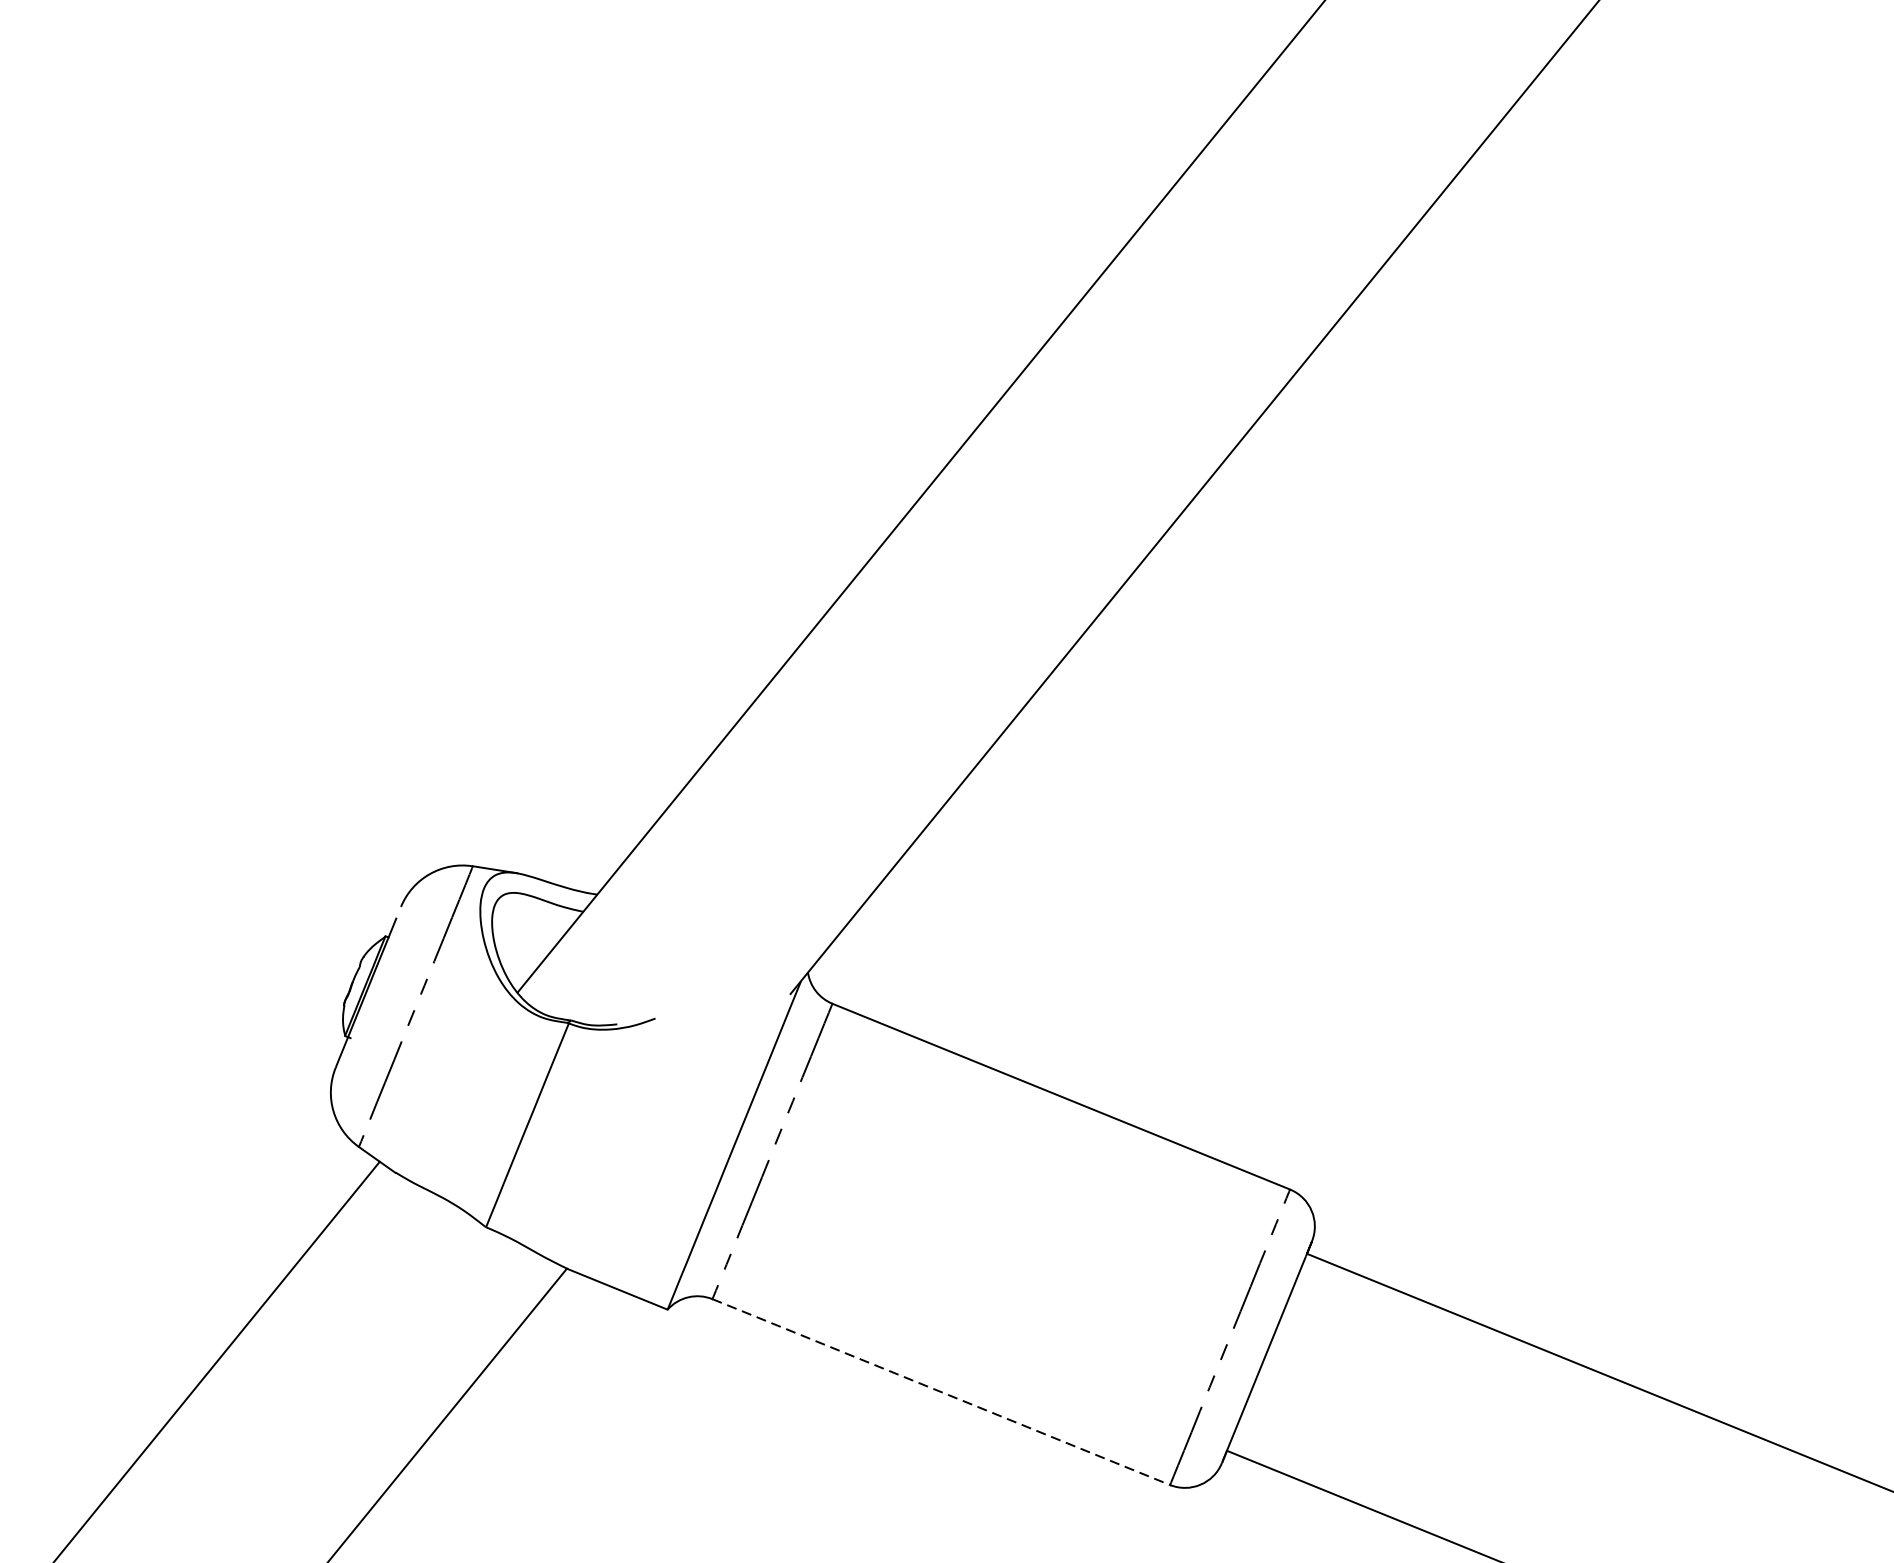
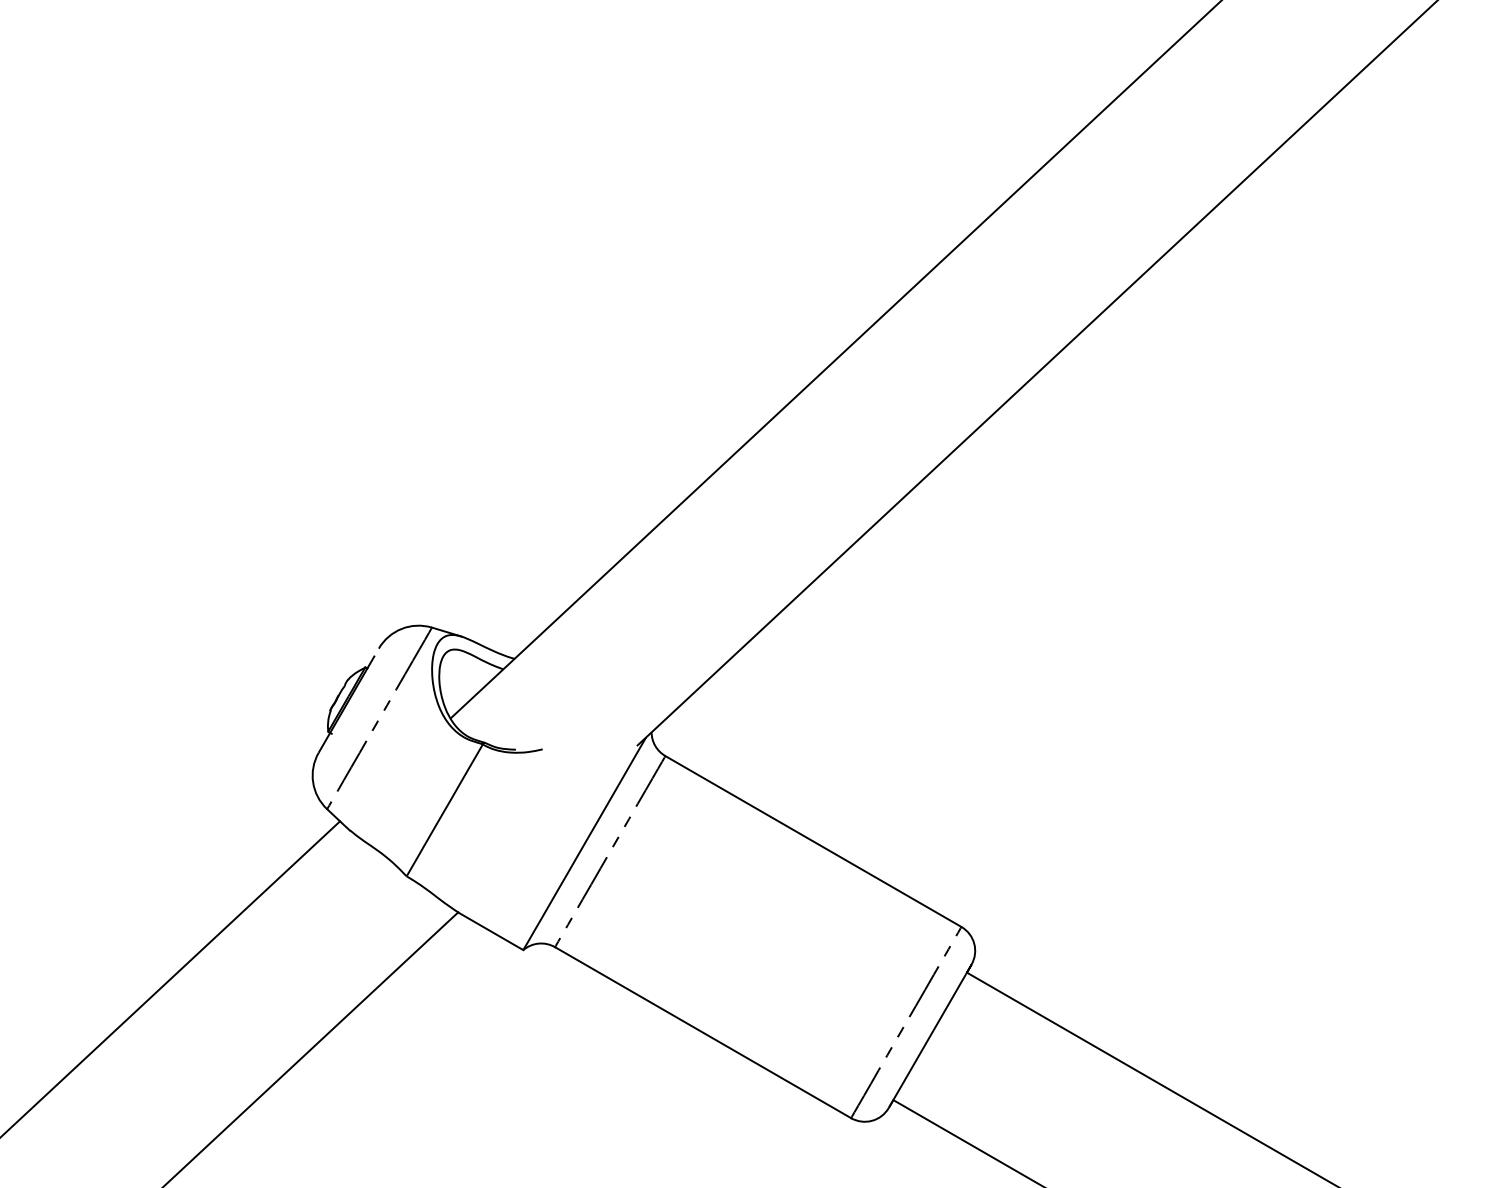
line: (941, 1391) -> (703, 1032), dashed -> solid

